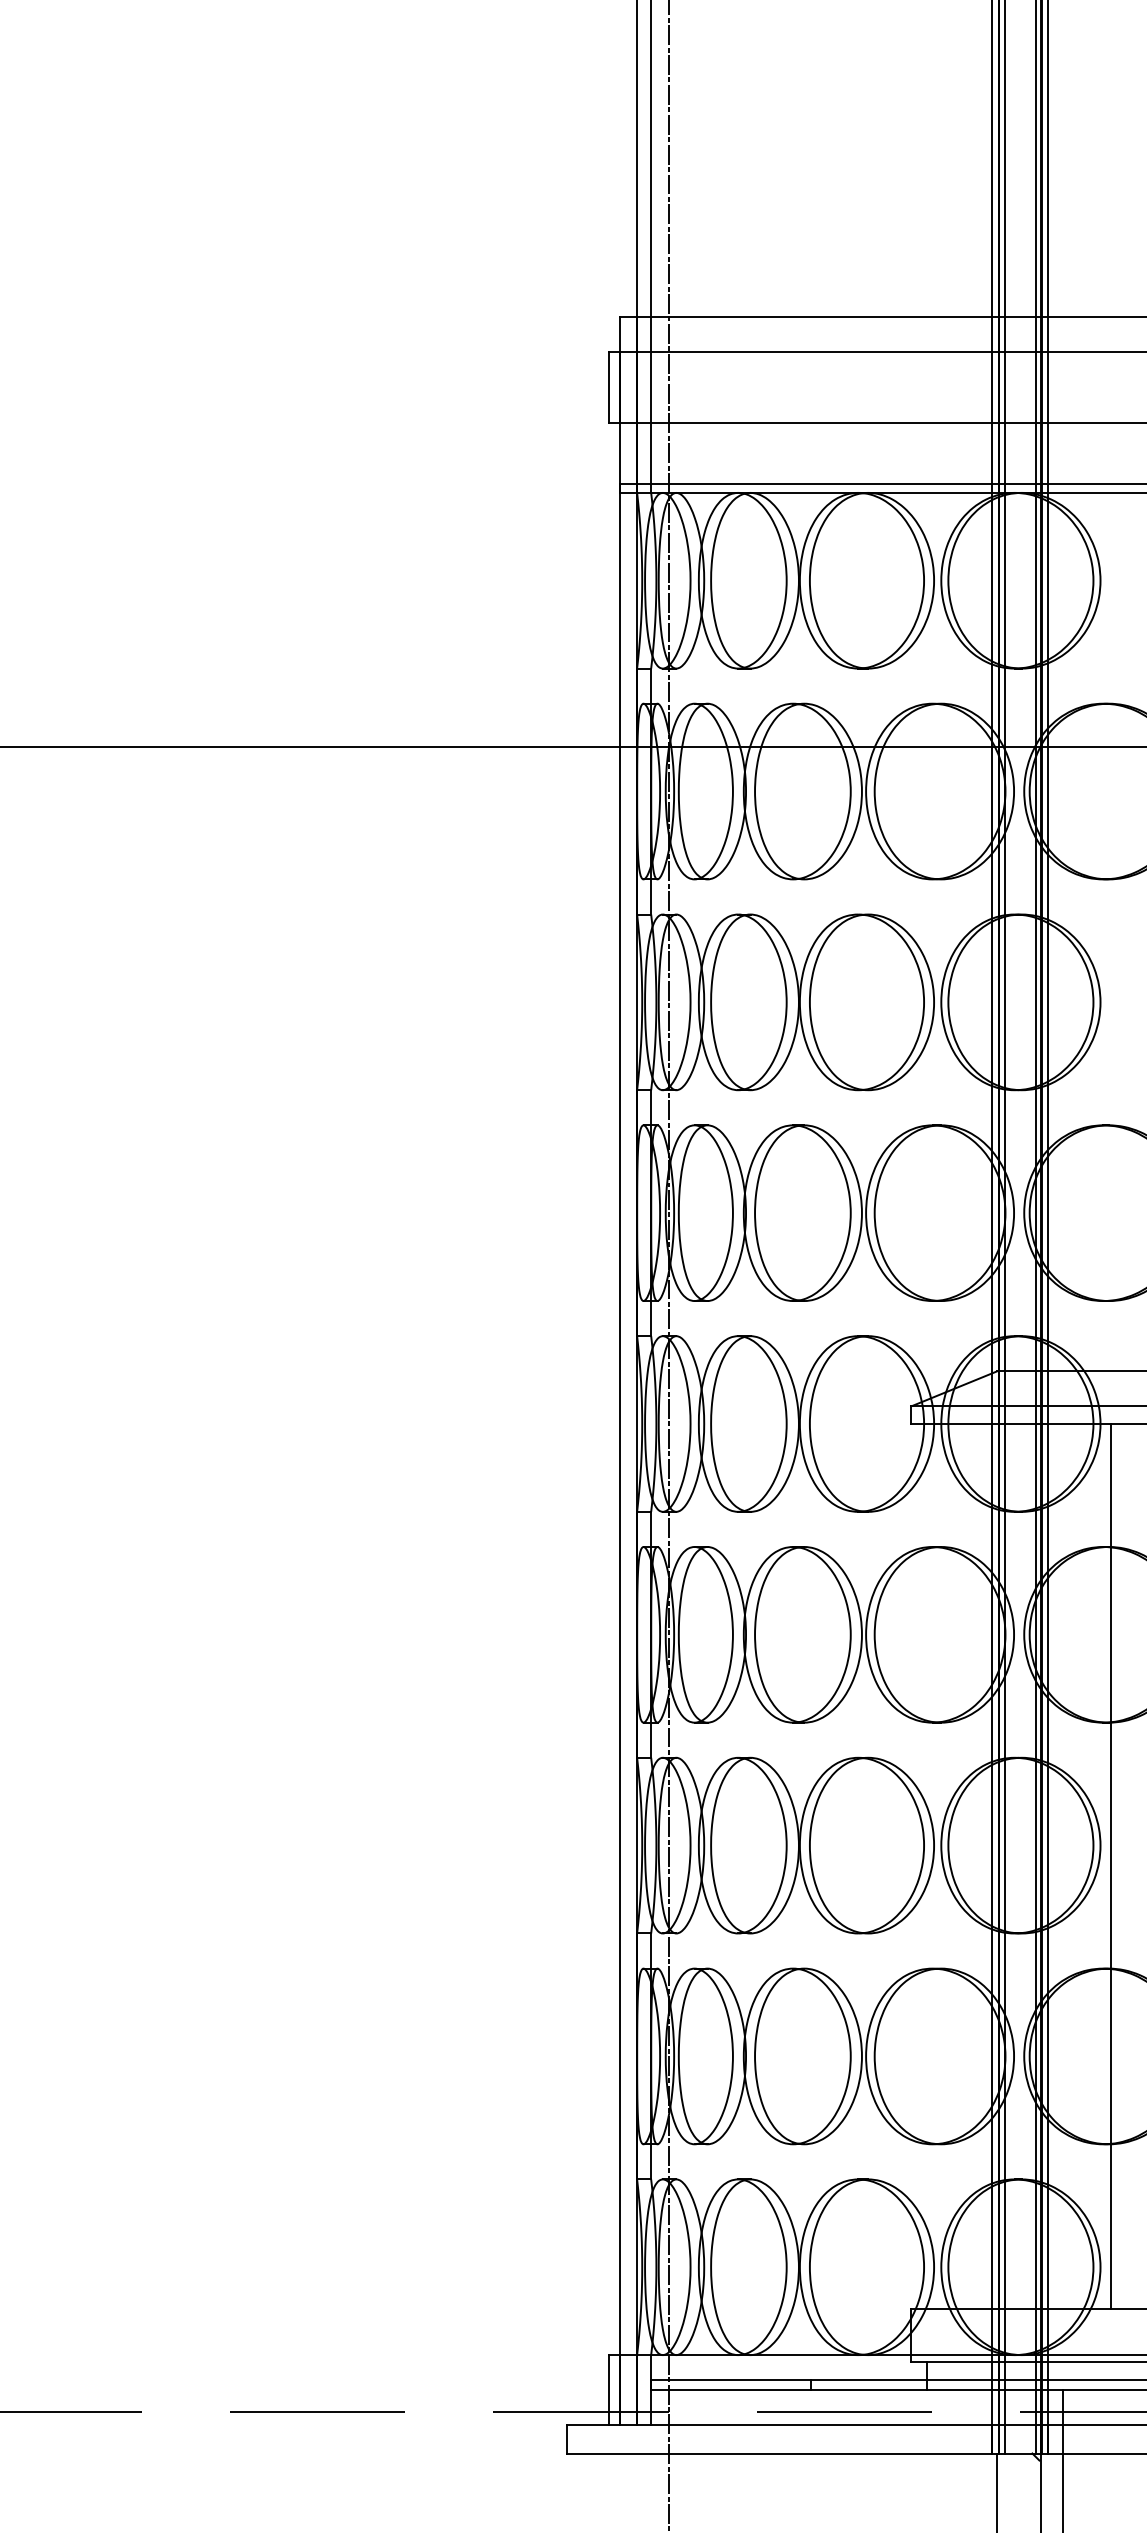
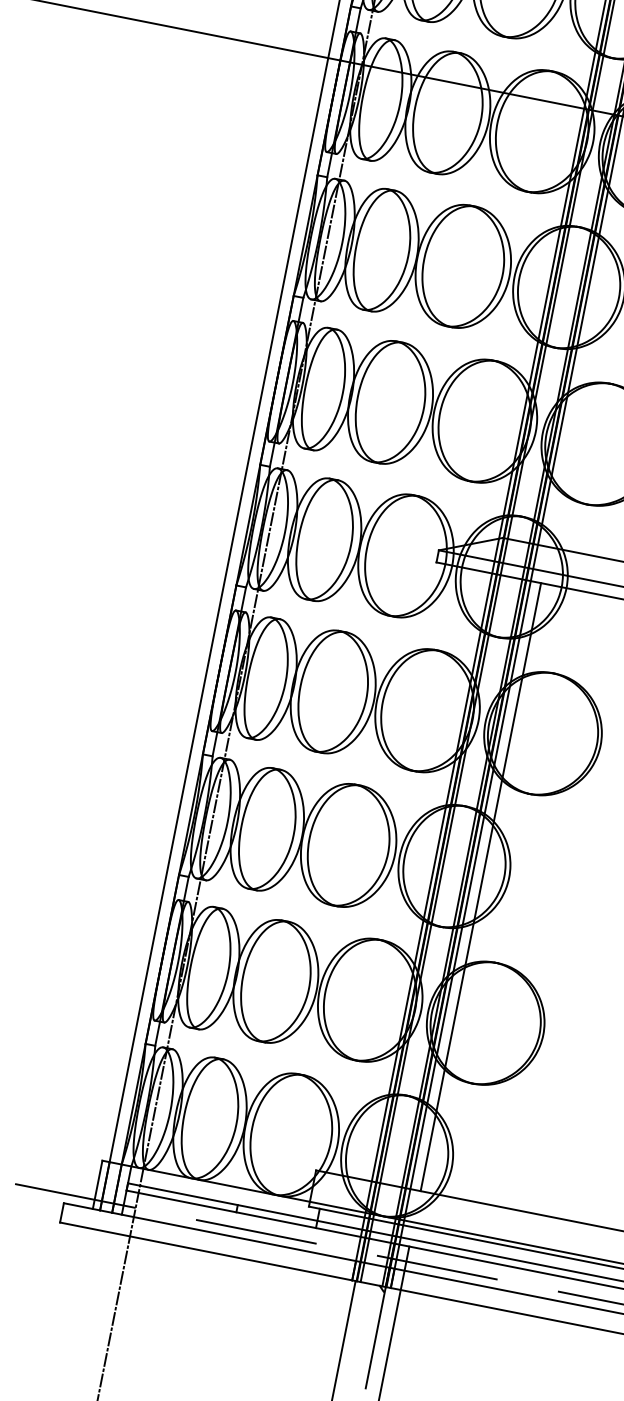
line: (1111, 1866) -> (480, 886), moved

